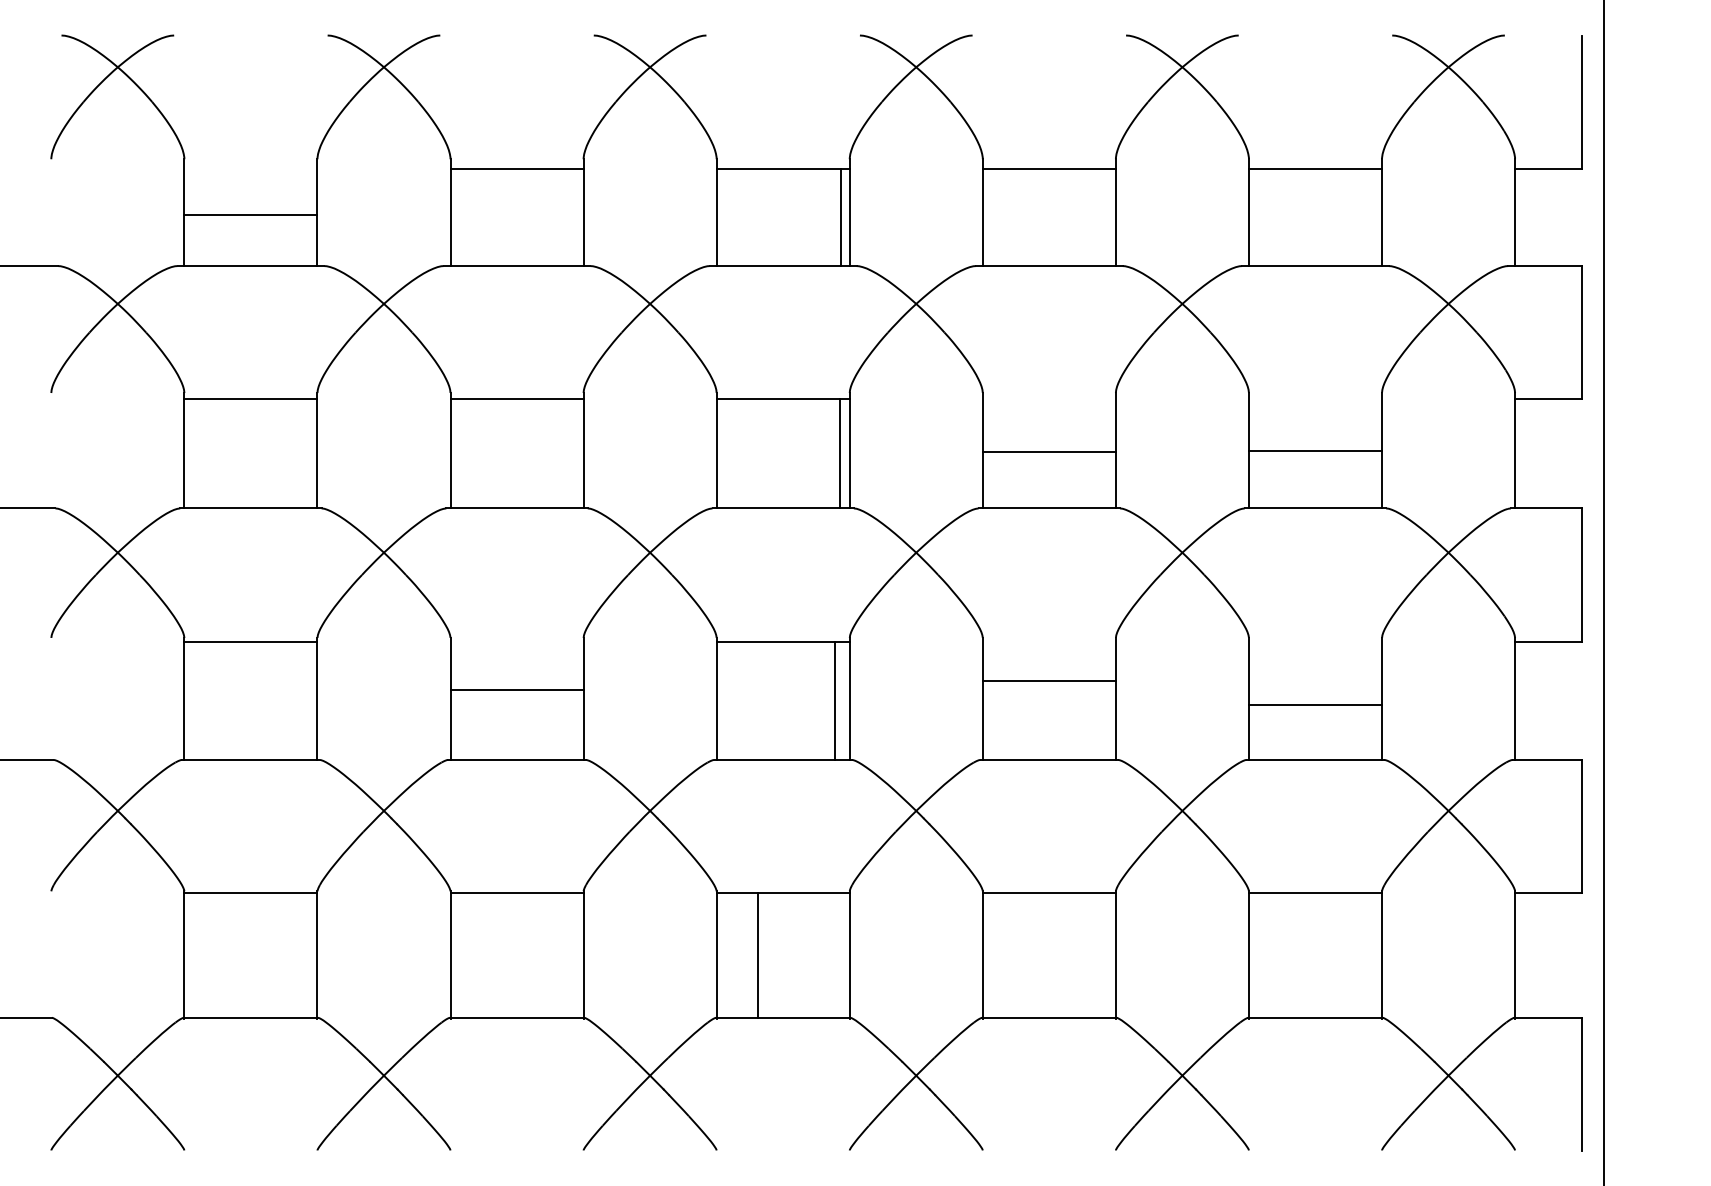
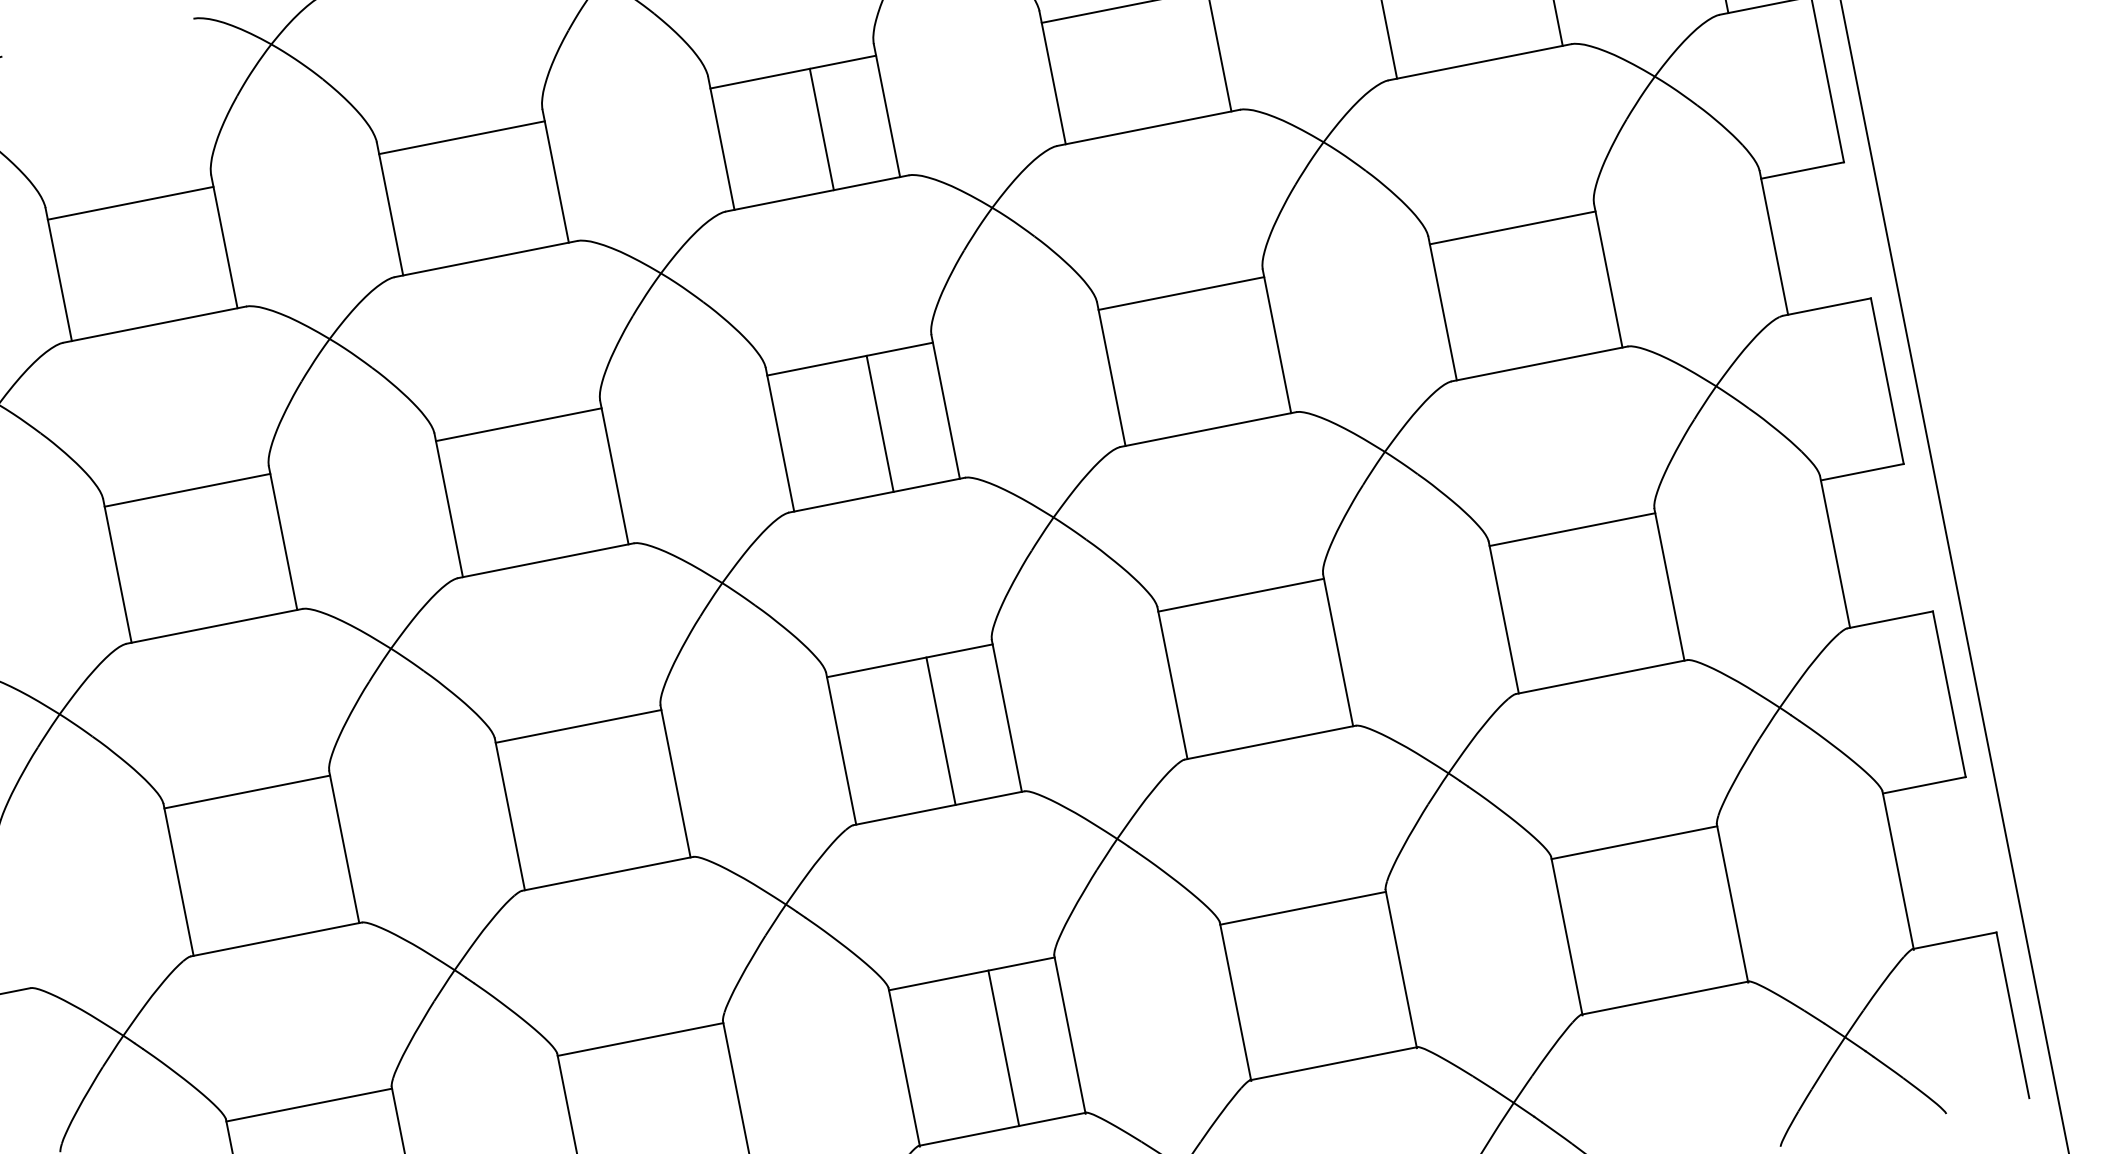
line: (250, 214) -> (130, 203), moved
line: (840, 217) -> (821, 129), moved
line: (1315, 451) -> (1512, 228), moved
line: (1048, 452) -> (1180, 294), moved
line: (839, 453) -> (880, 423), moved
line: (1048, 680) -> (1240, 595), moved
line: (516, 689) -> (577, 726), moved
line: (834, 700) -> (940, 730), moved
line: (1315, 704) -> (1572, 529), moved
line: (757, 955) -> (1003, 1048), moved

